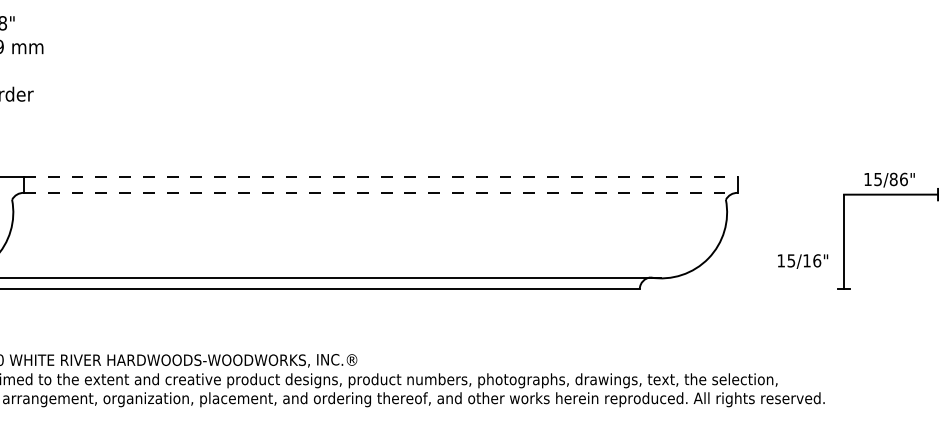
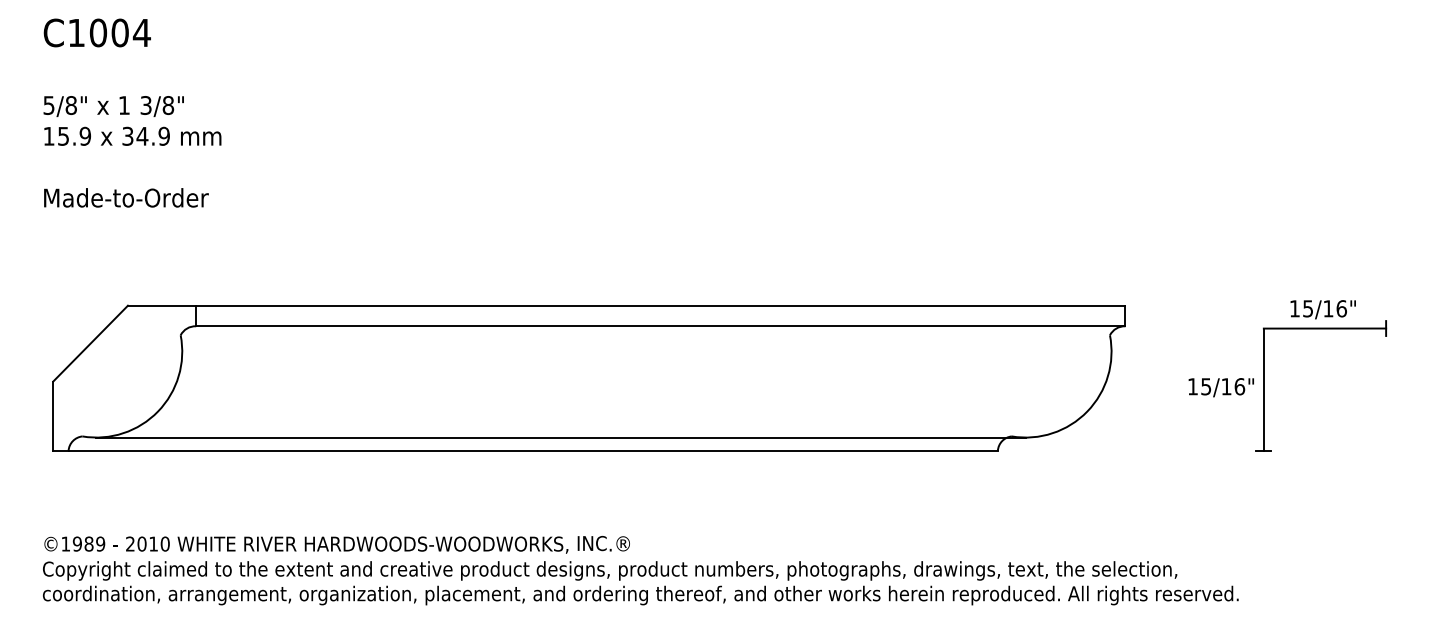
line: (380, 176) -> (660, 305), dashed -> solid
text: (893, 179) -> (1328, 308), 15/86" -> 15/16"
line: (380, 193) -> (660, 326), dashed -> solid
text: (802, 261) -> (1220, 387), moved

